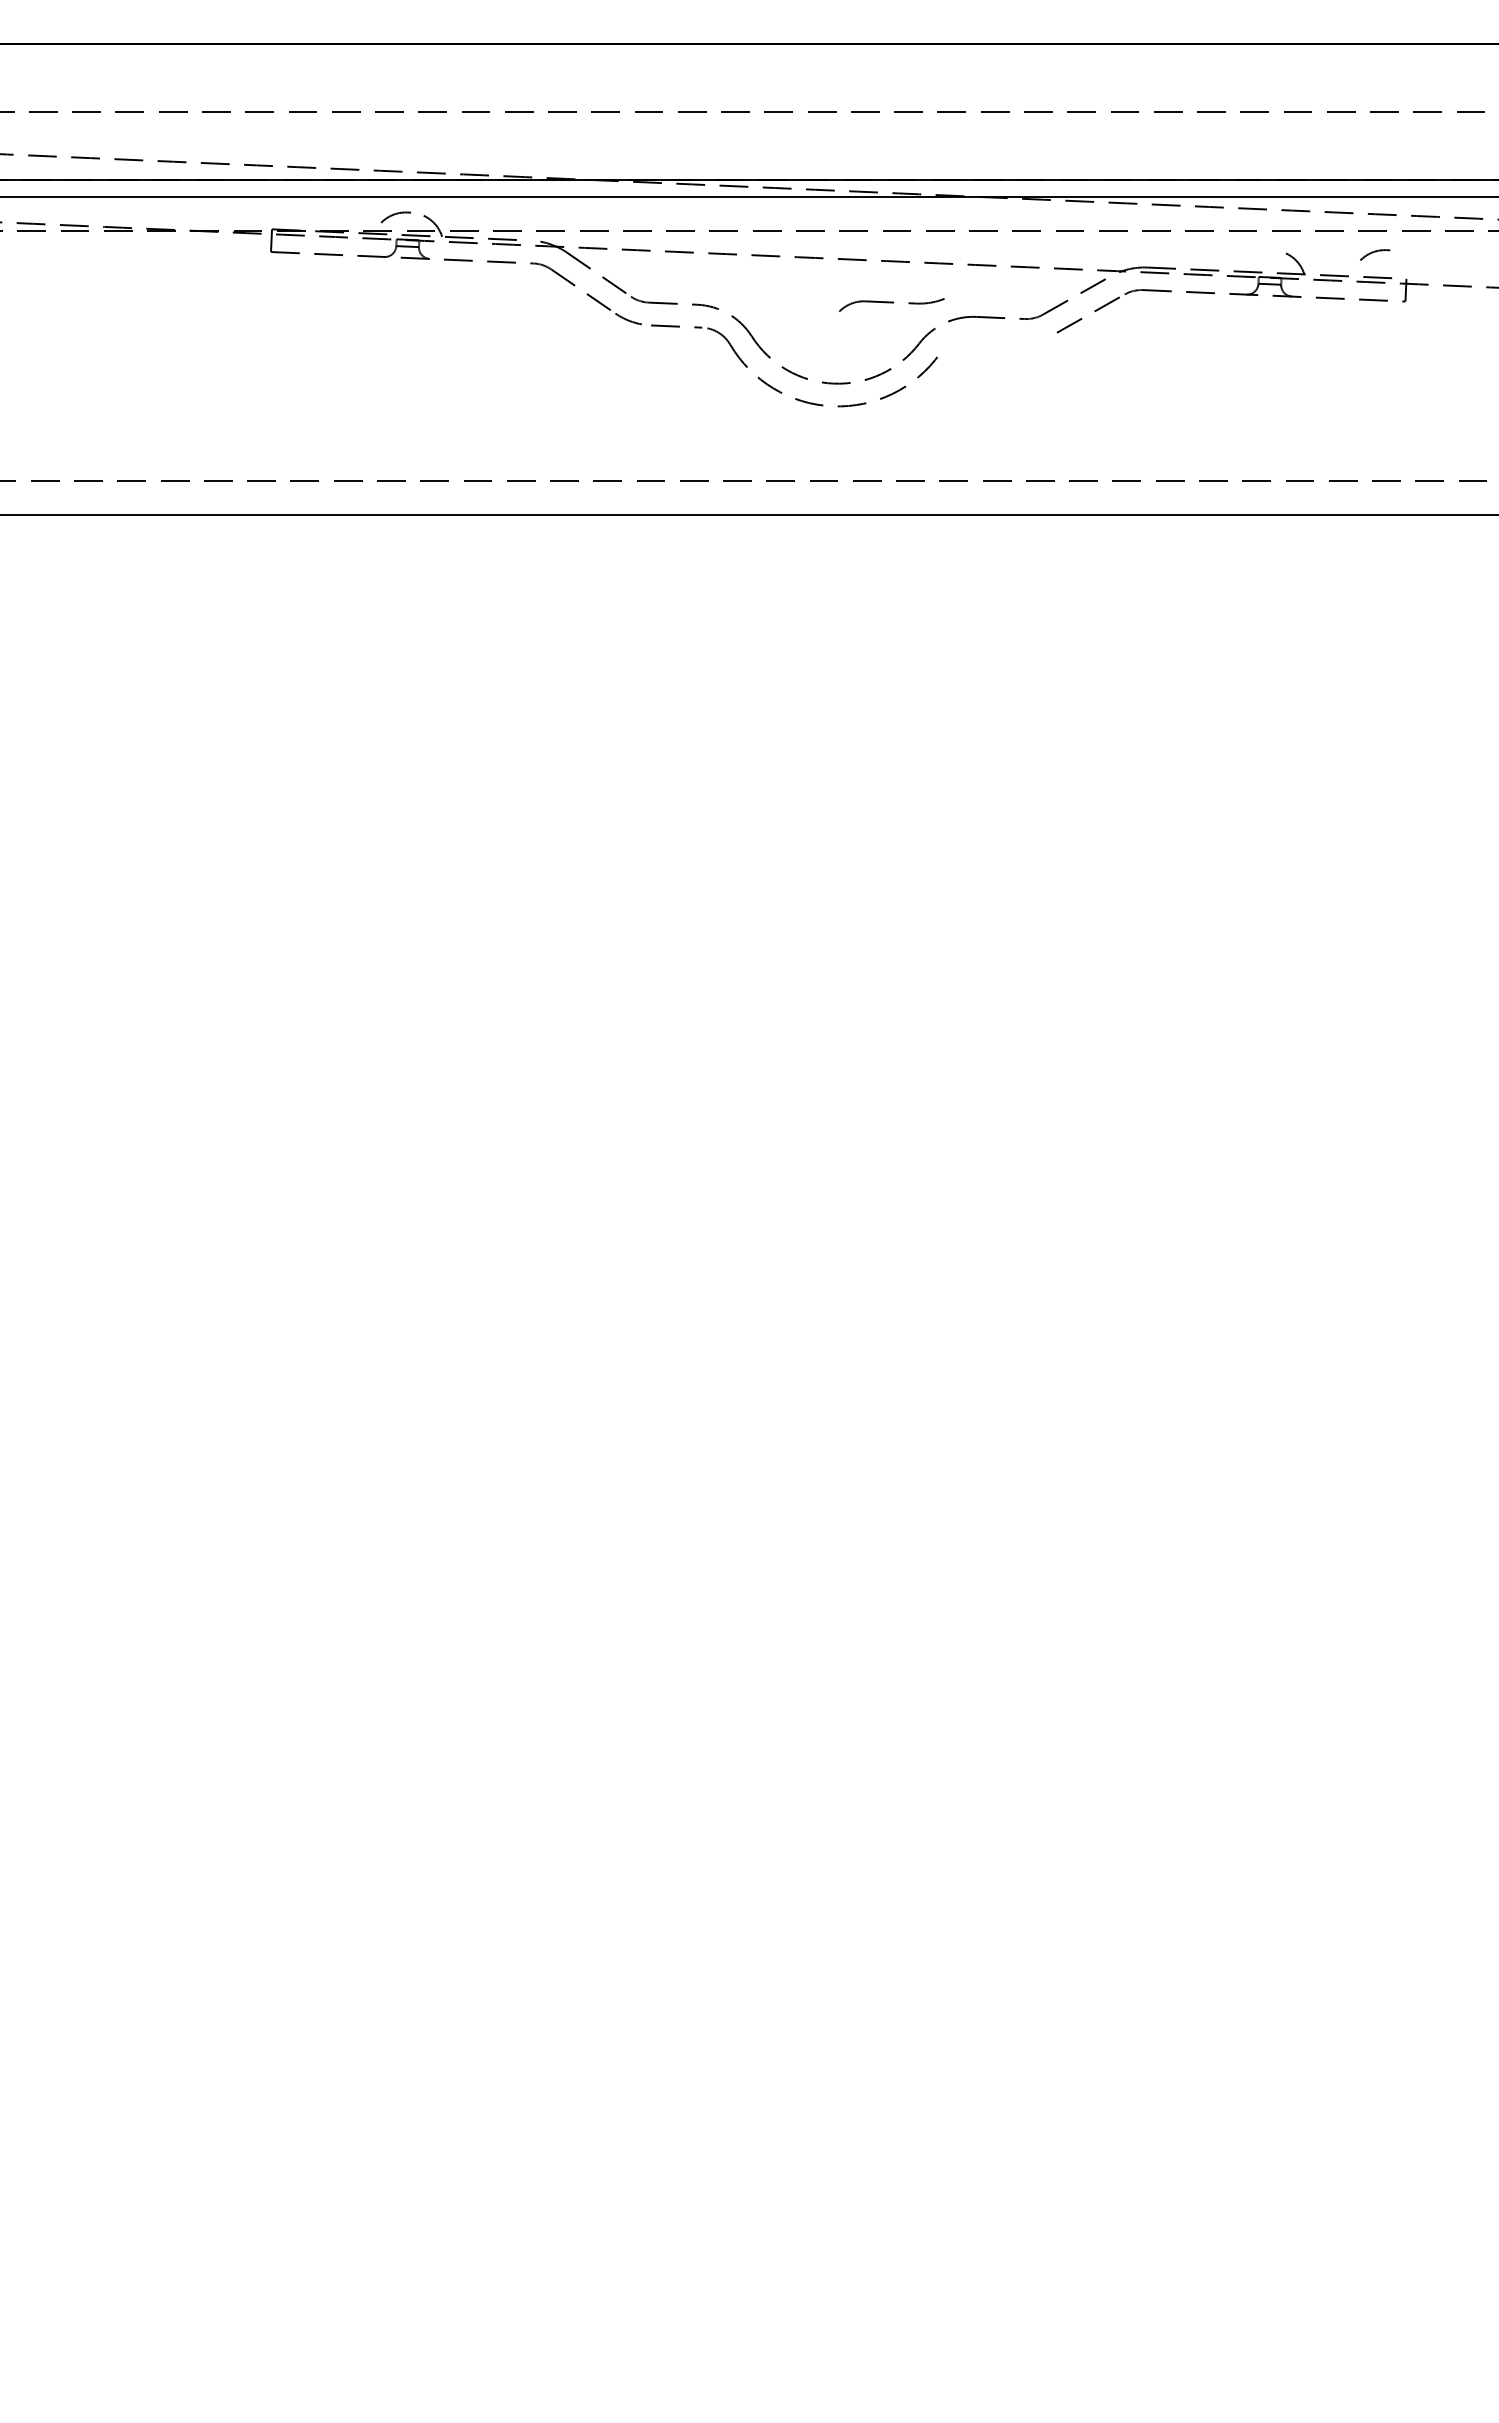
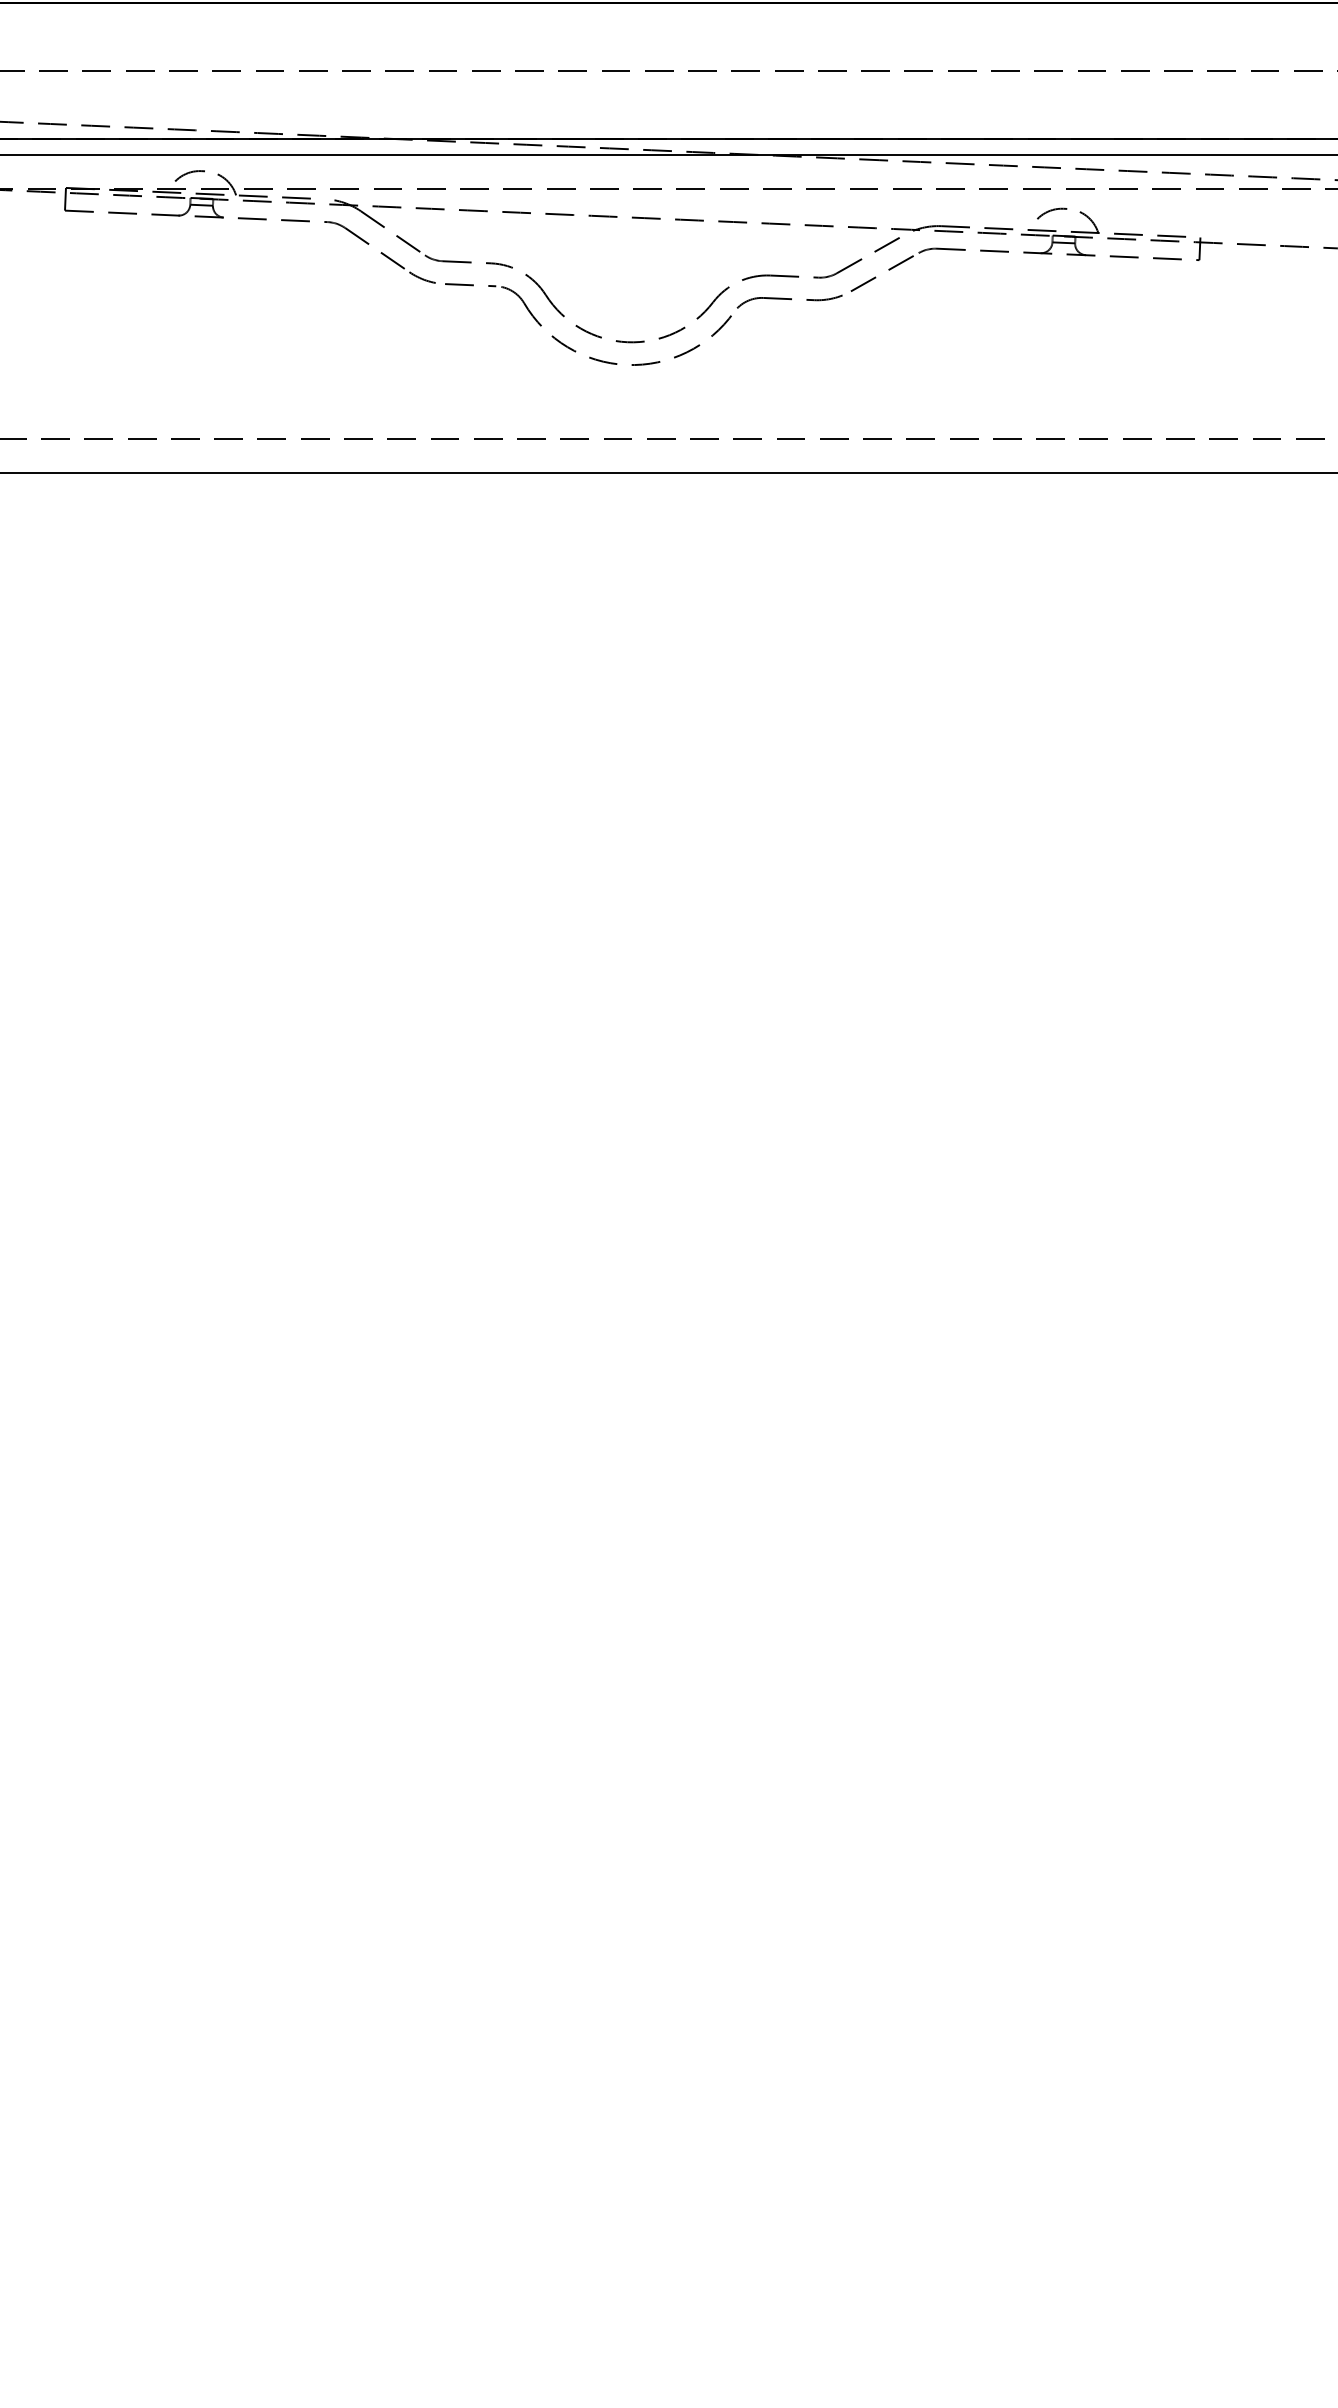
part: (1375, 254) -> (1052, 213), moved
part: (891, 304) -> (789, 301), moved

